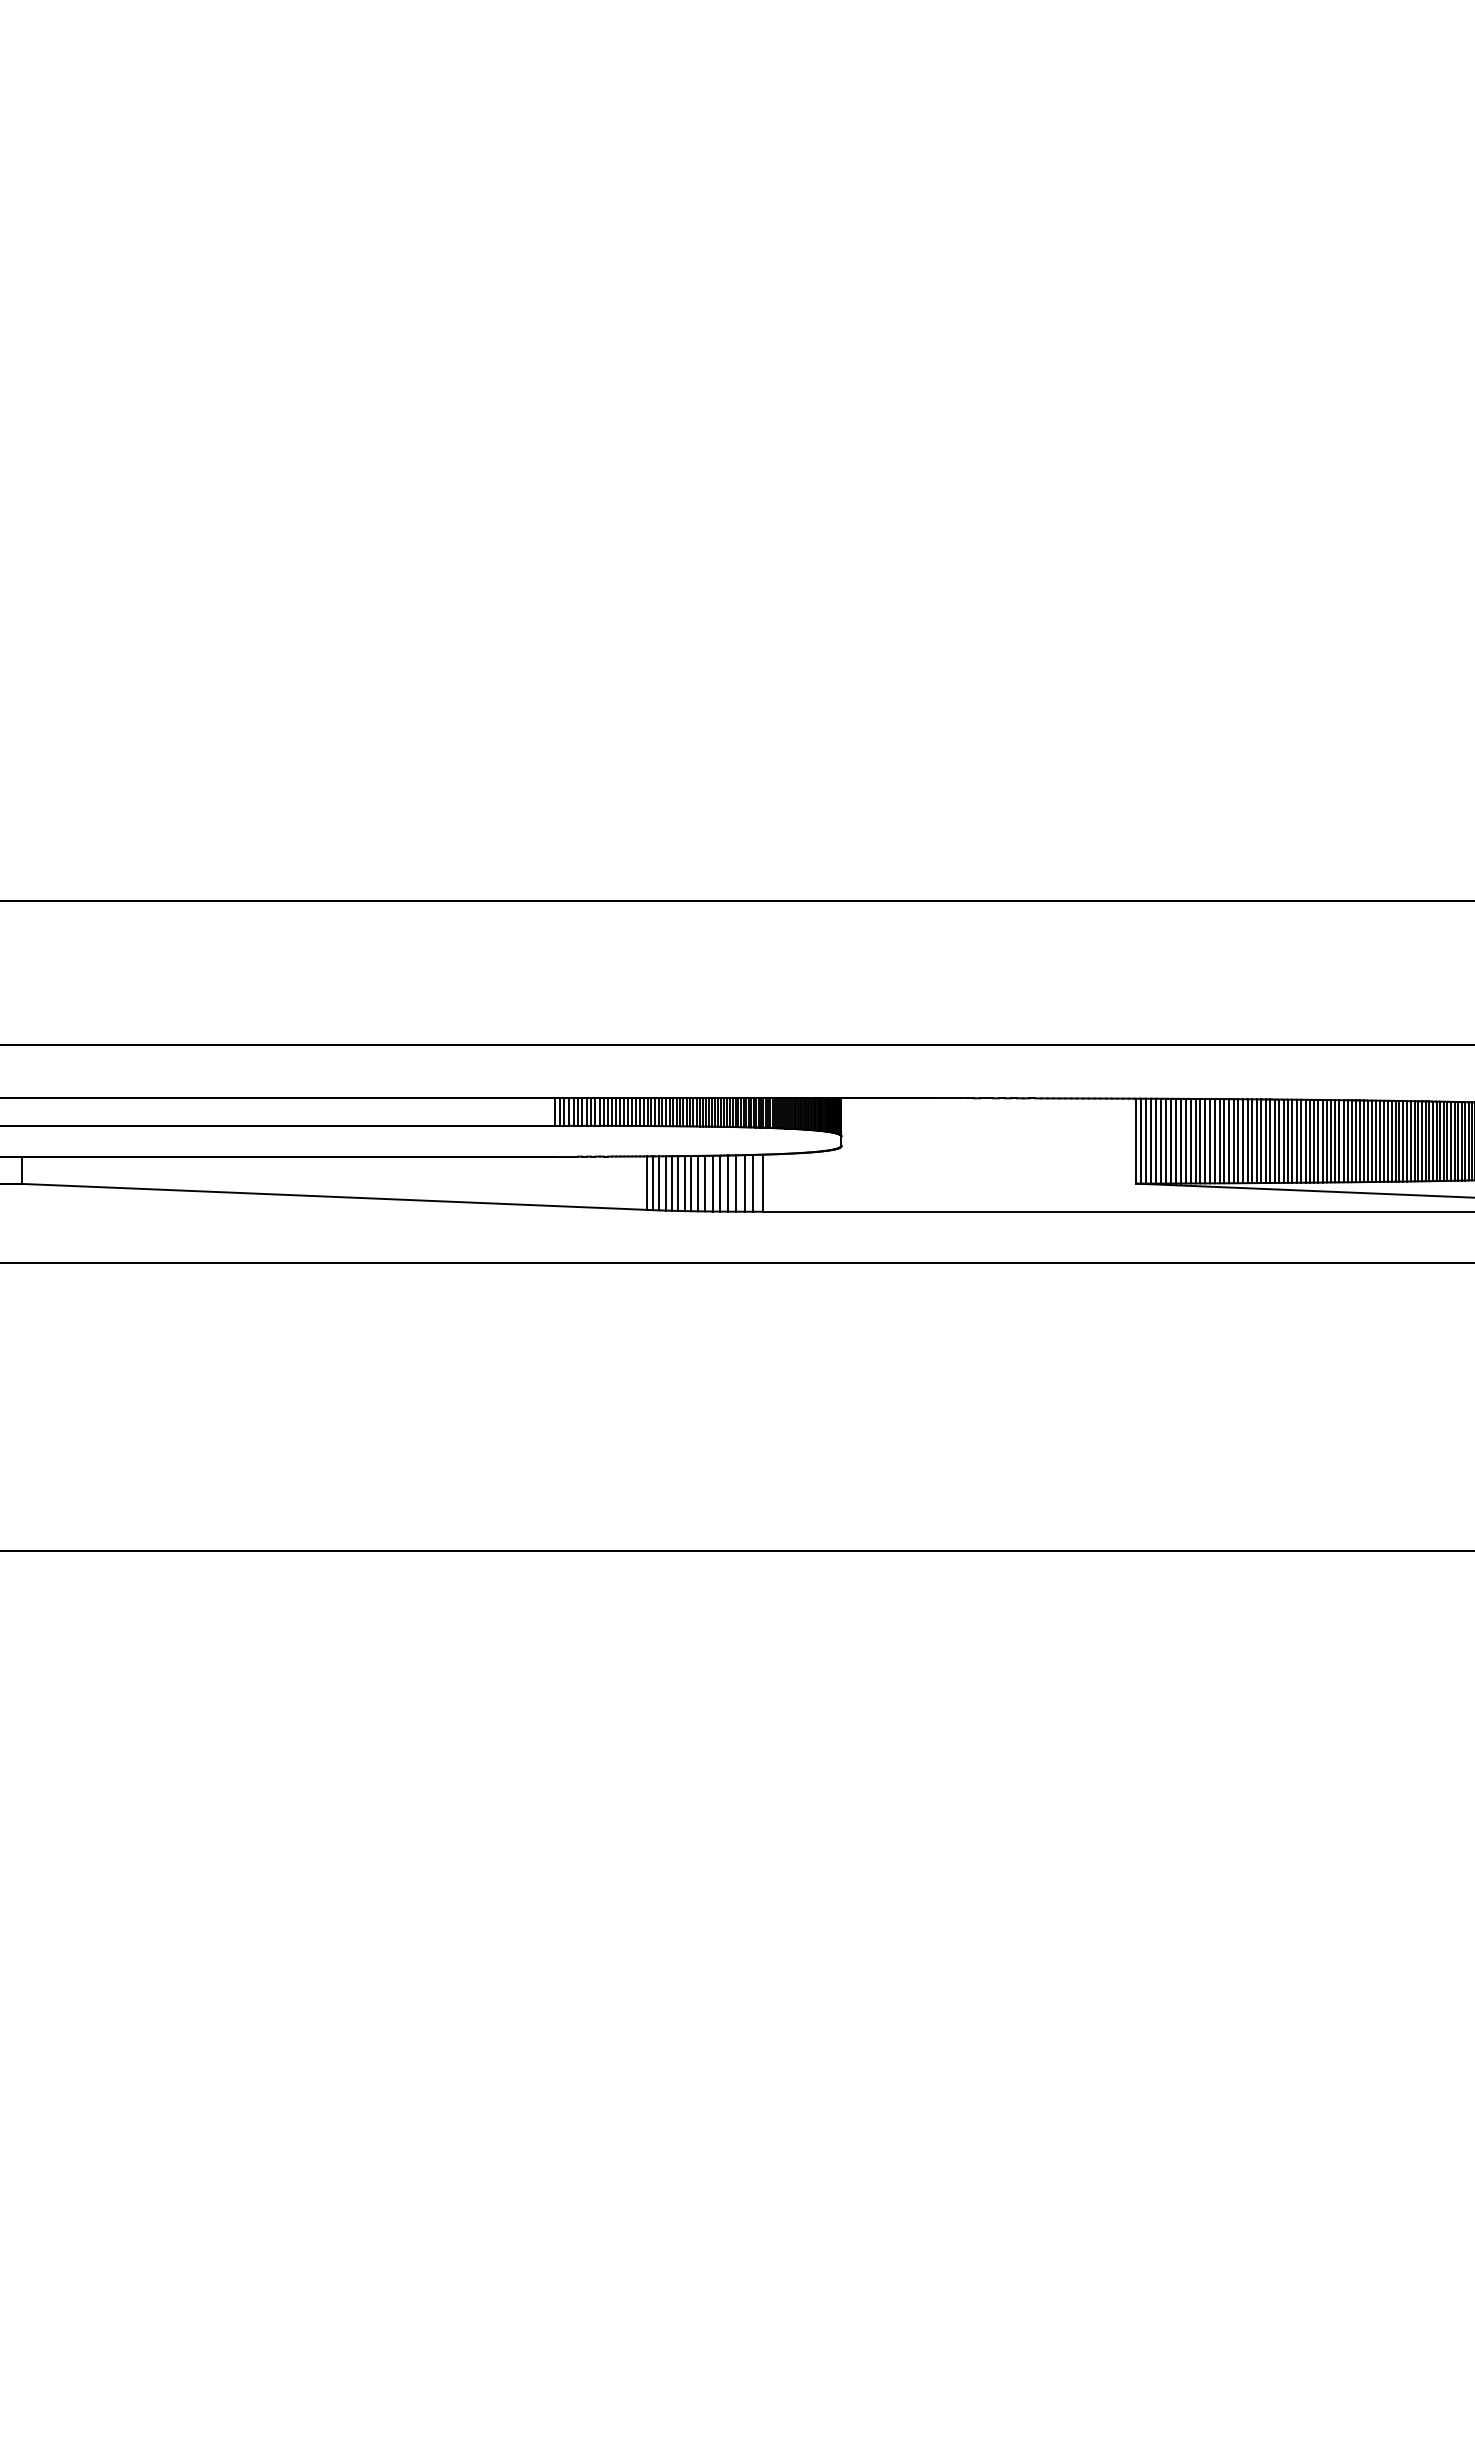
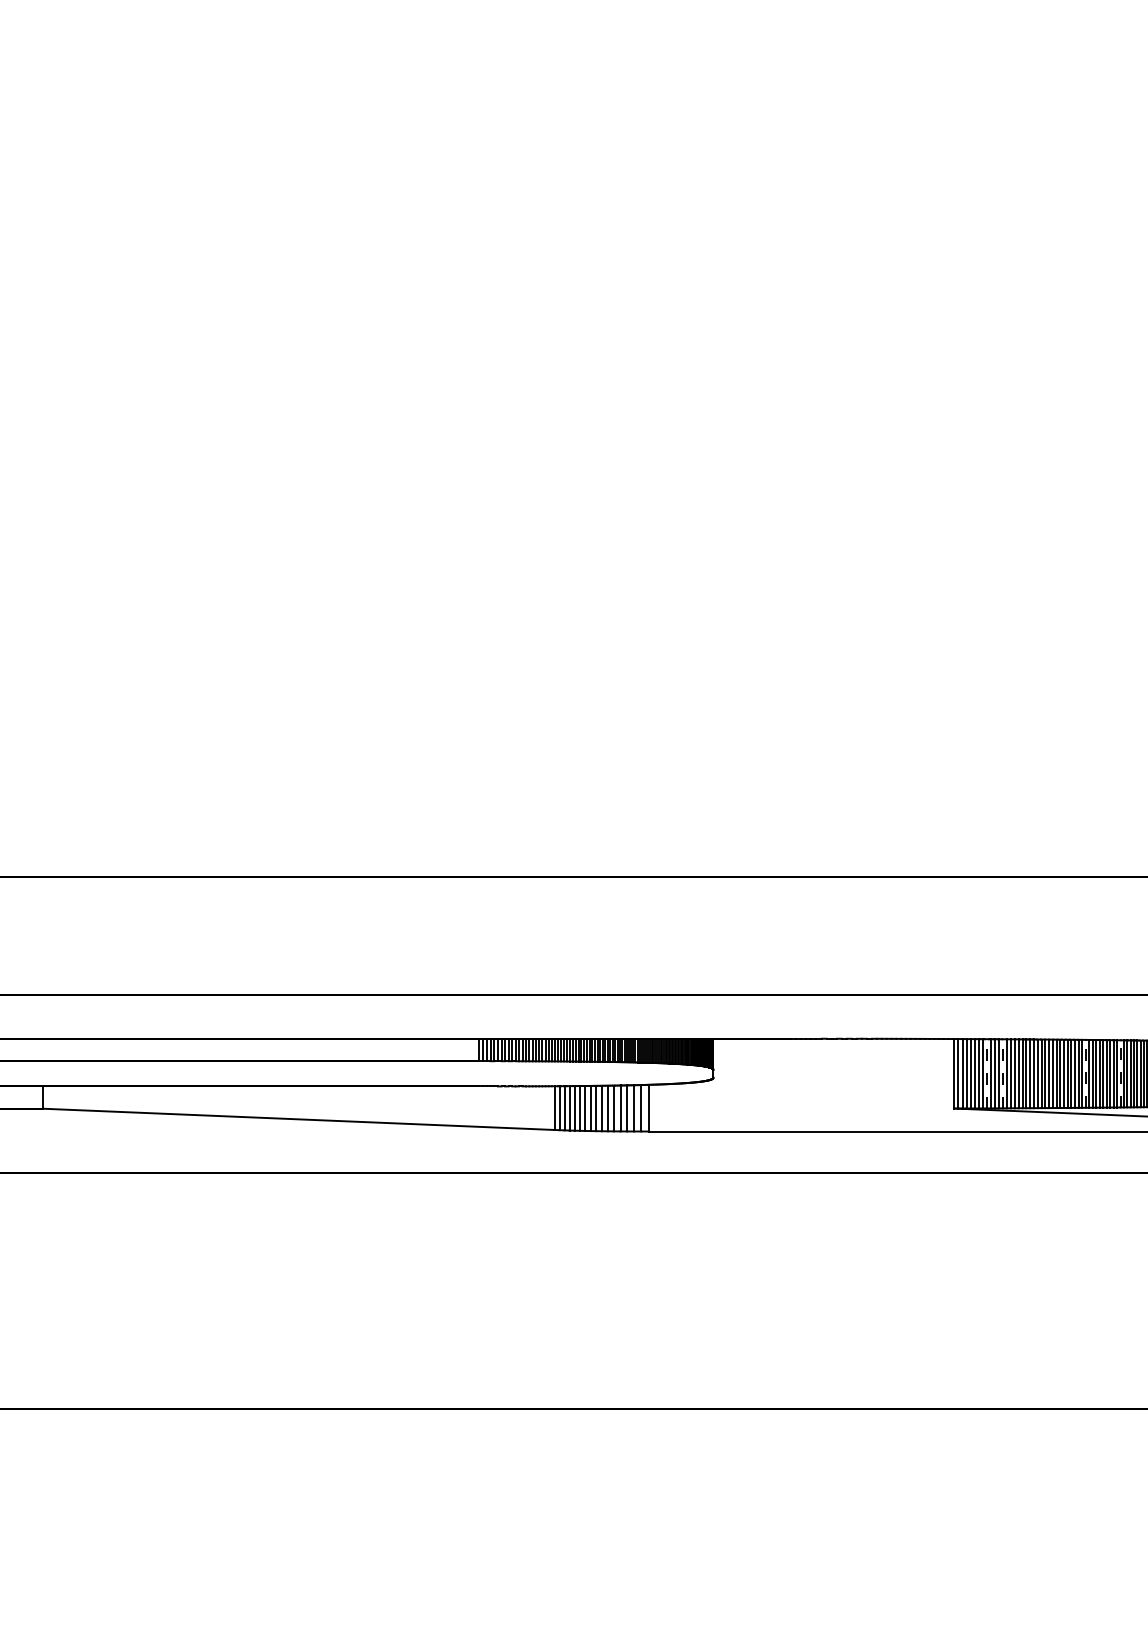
line: (1176, 1140) -> (987, 1073), solid -> dashed
line: (1195, 1140) -> (1002, 1073), solid -> dashed
line: (1339, 1140) -> (1120, 1073), solid -> dashed
line: (1296, 1141) -> (1085, 1074), solid -> dashed

